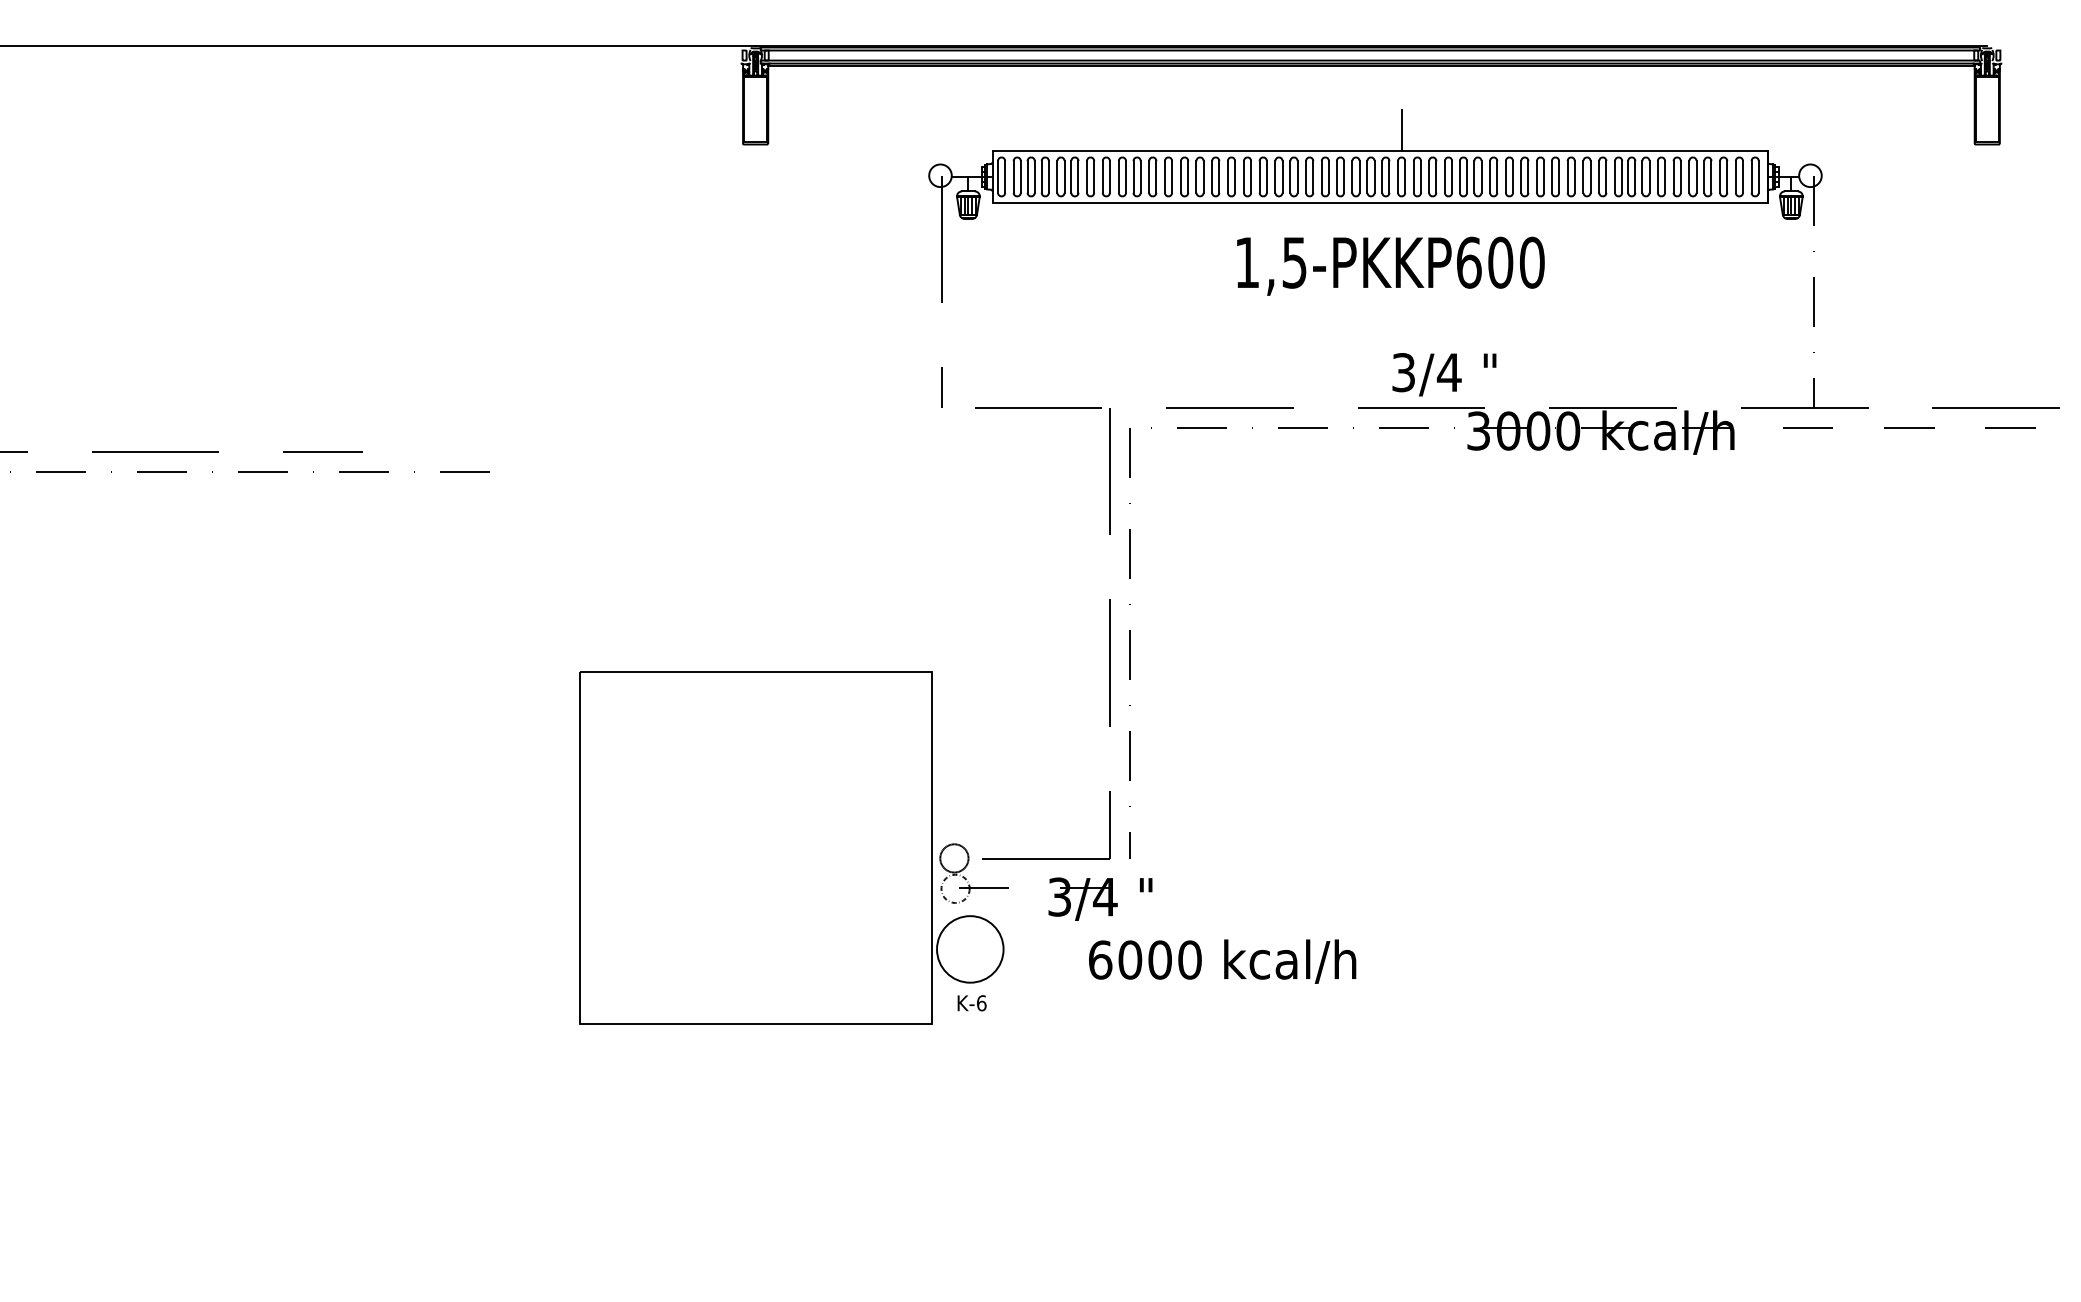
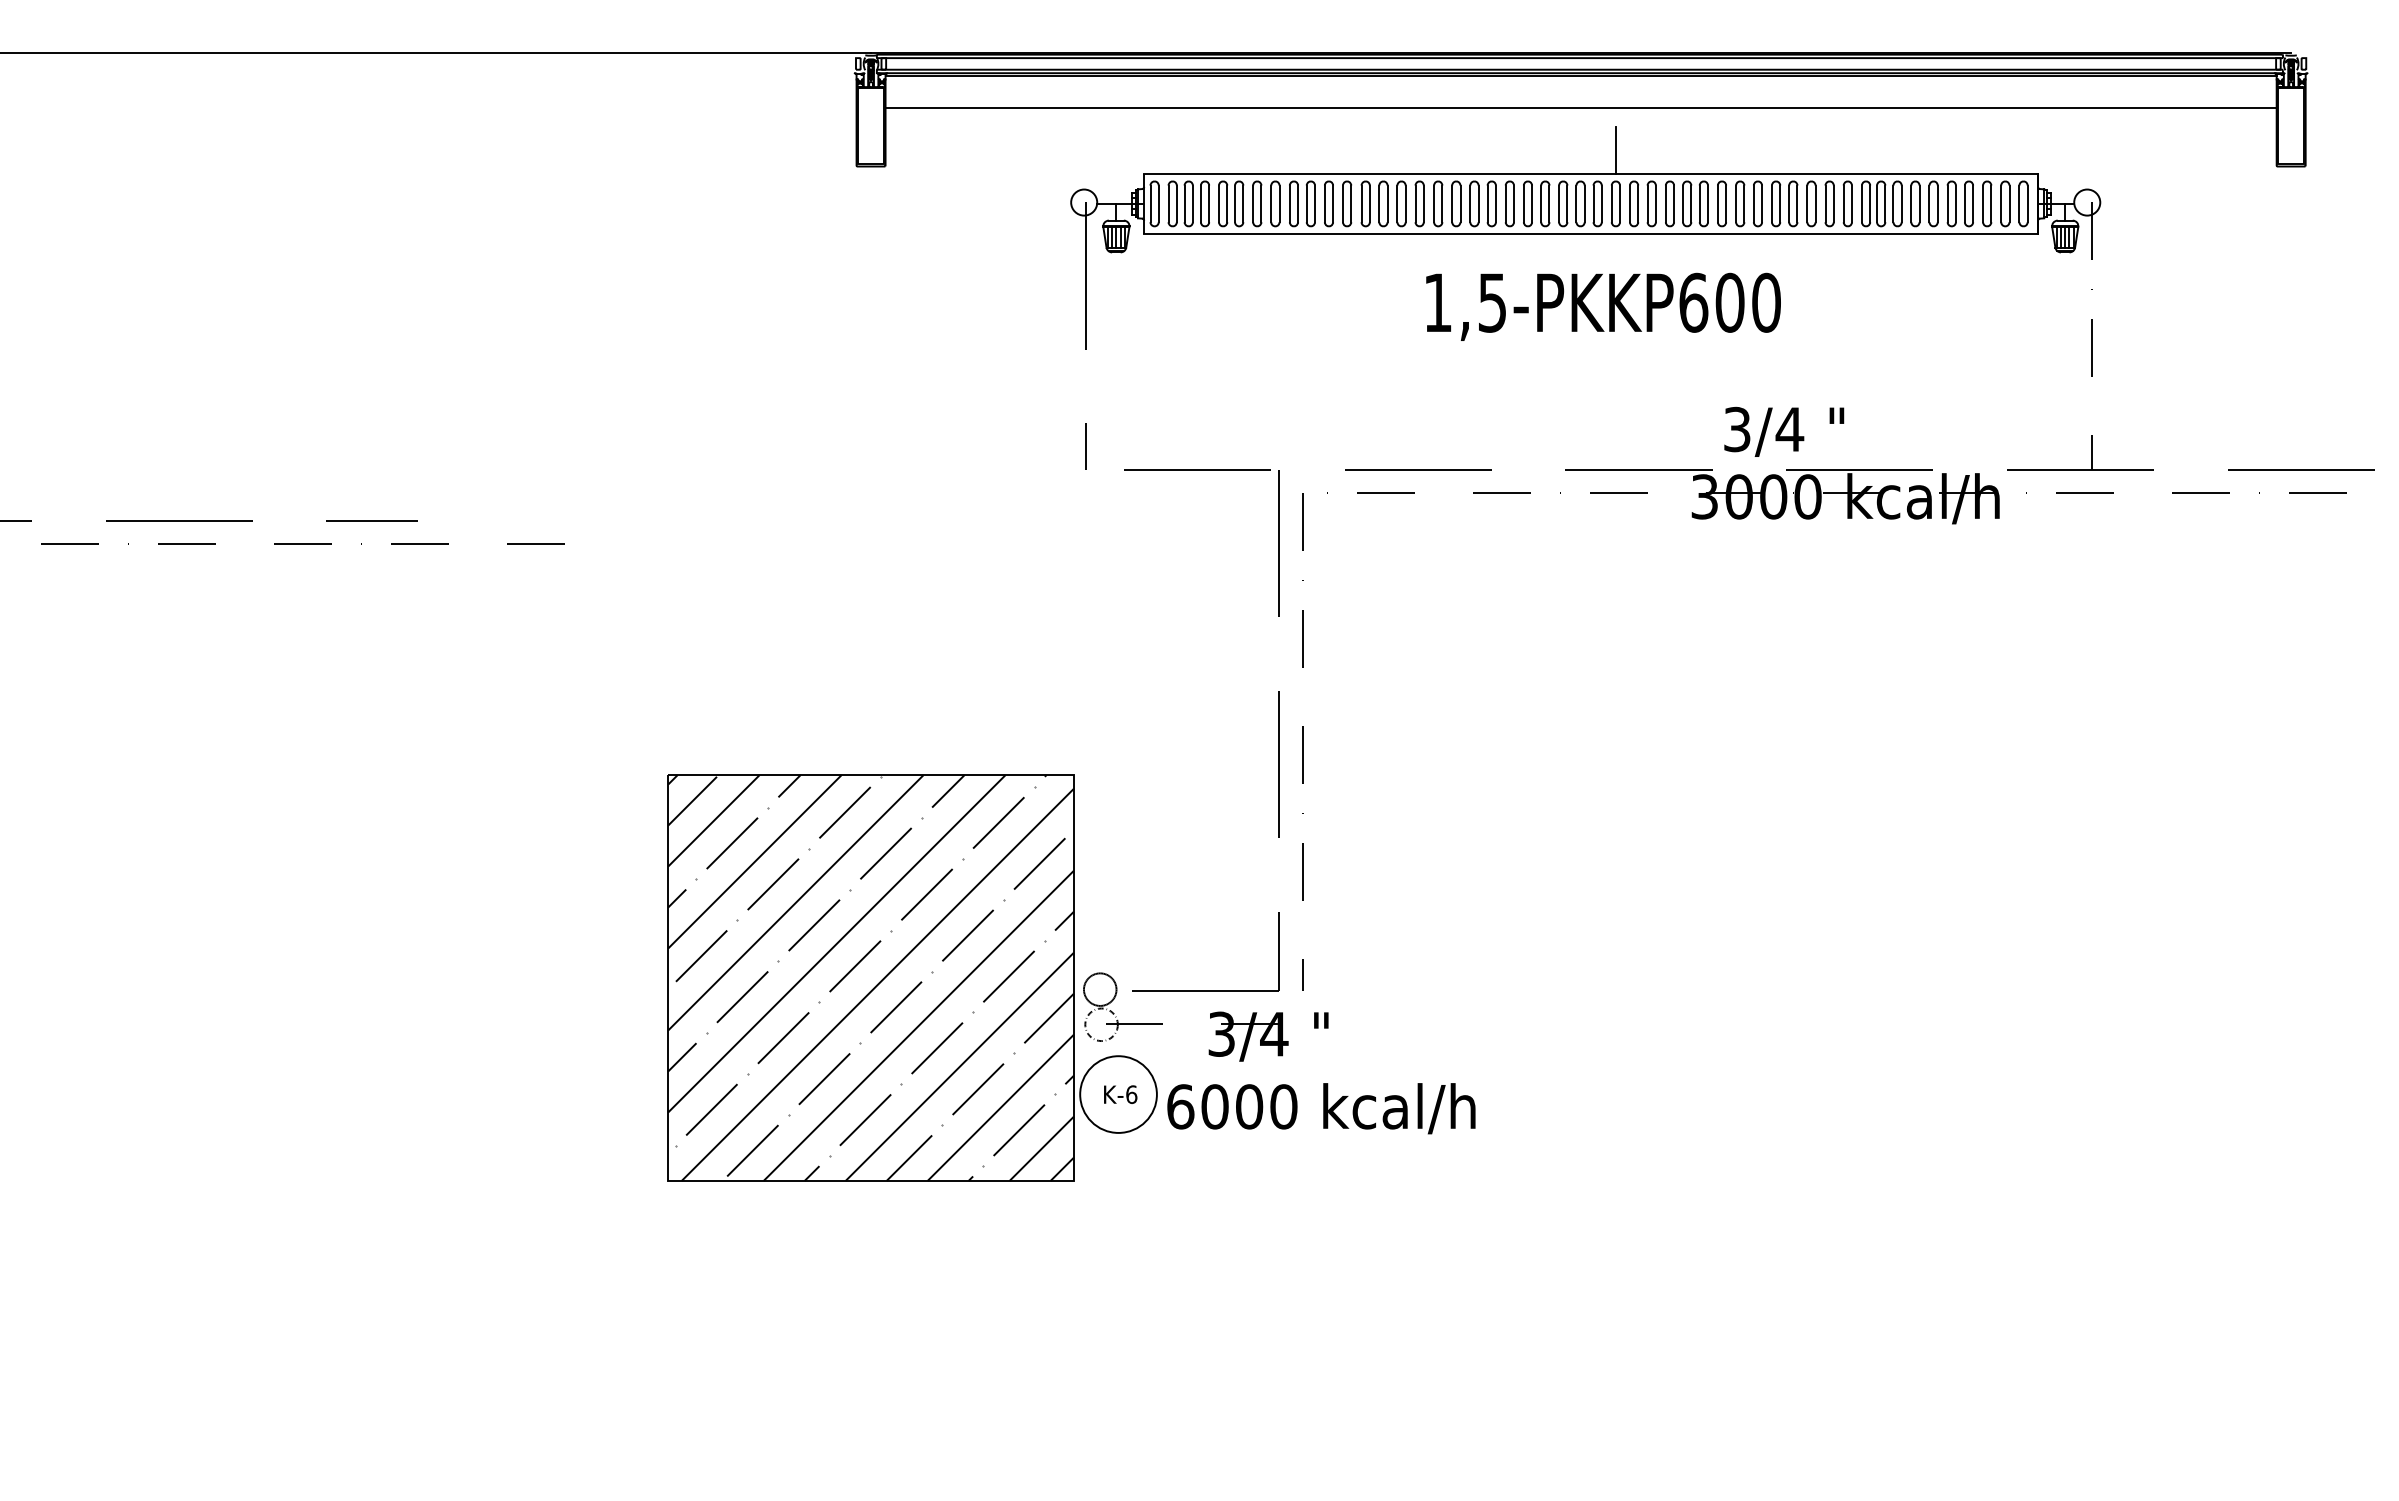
line: (1370, 93) -> (1580, 107), added
text: (1444, 374) -> (1784, 431), moved
hatch: (755, 847) -> (870, 977), added
text: (1222, 961) -> (1321, 1108), moved
text: (971, 1003) -> (1120, 1094), moved

